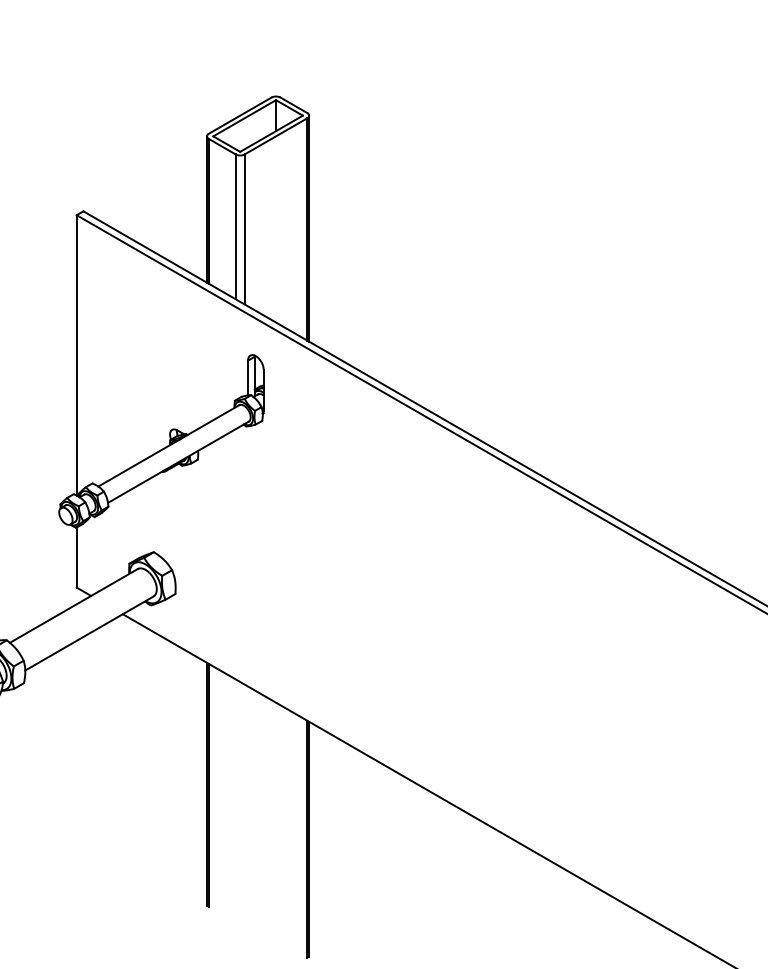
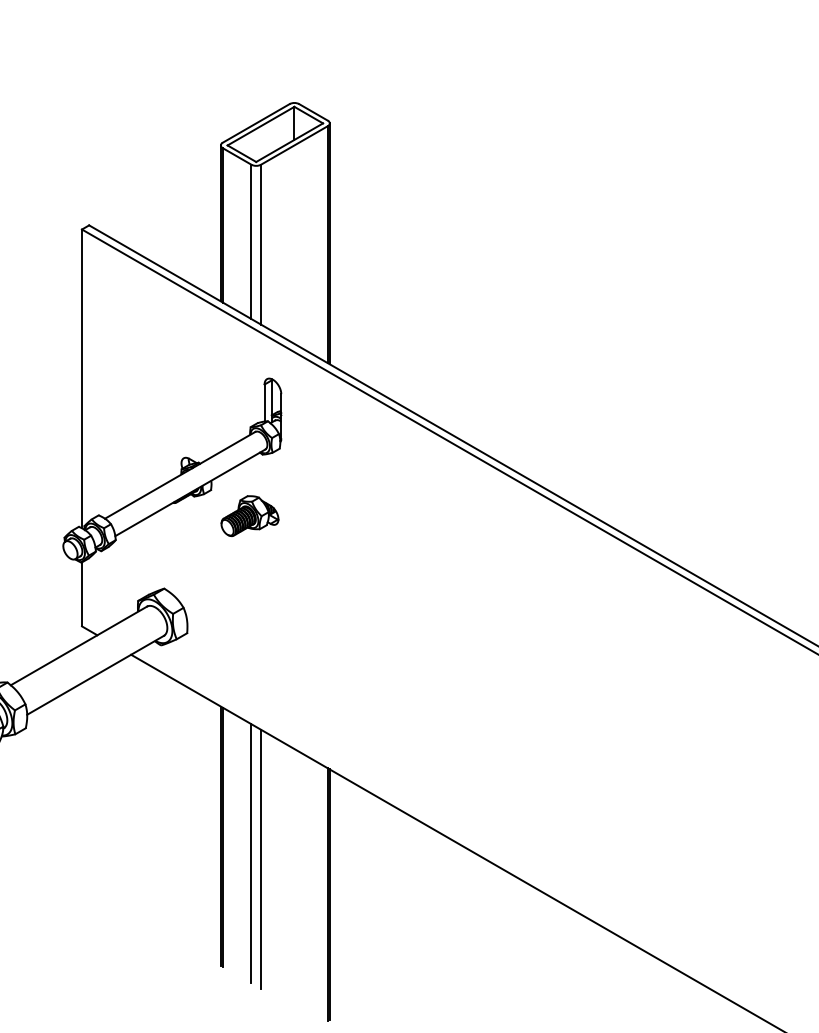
part: (234, 483) -> (250, 515), added
line: (235, 800) -> (251, 853), added
line: (244, 805) -> (260, 858), added

